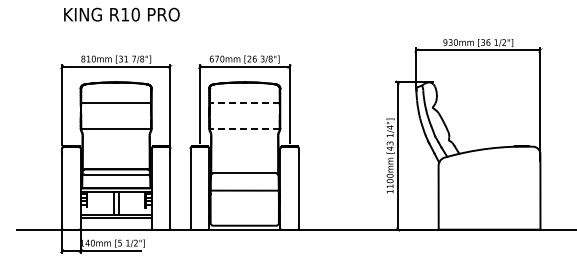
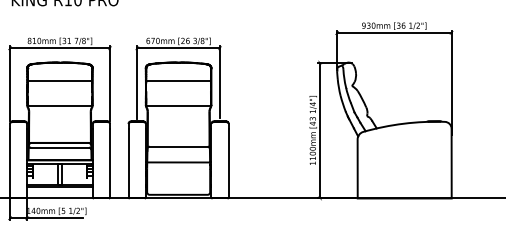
line: (244, 102) -> (178, 81), dashed -> solid
line: (244, 129) -> (178, 105), dashed -> solid

